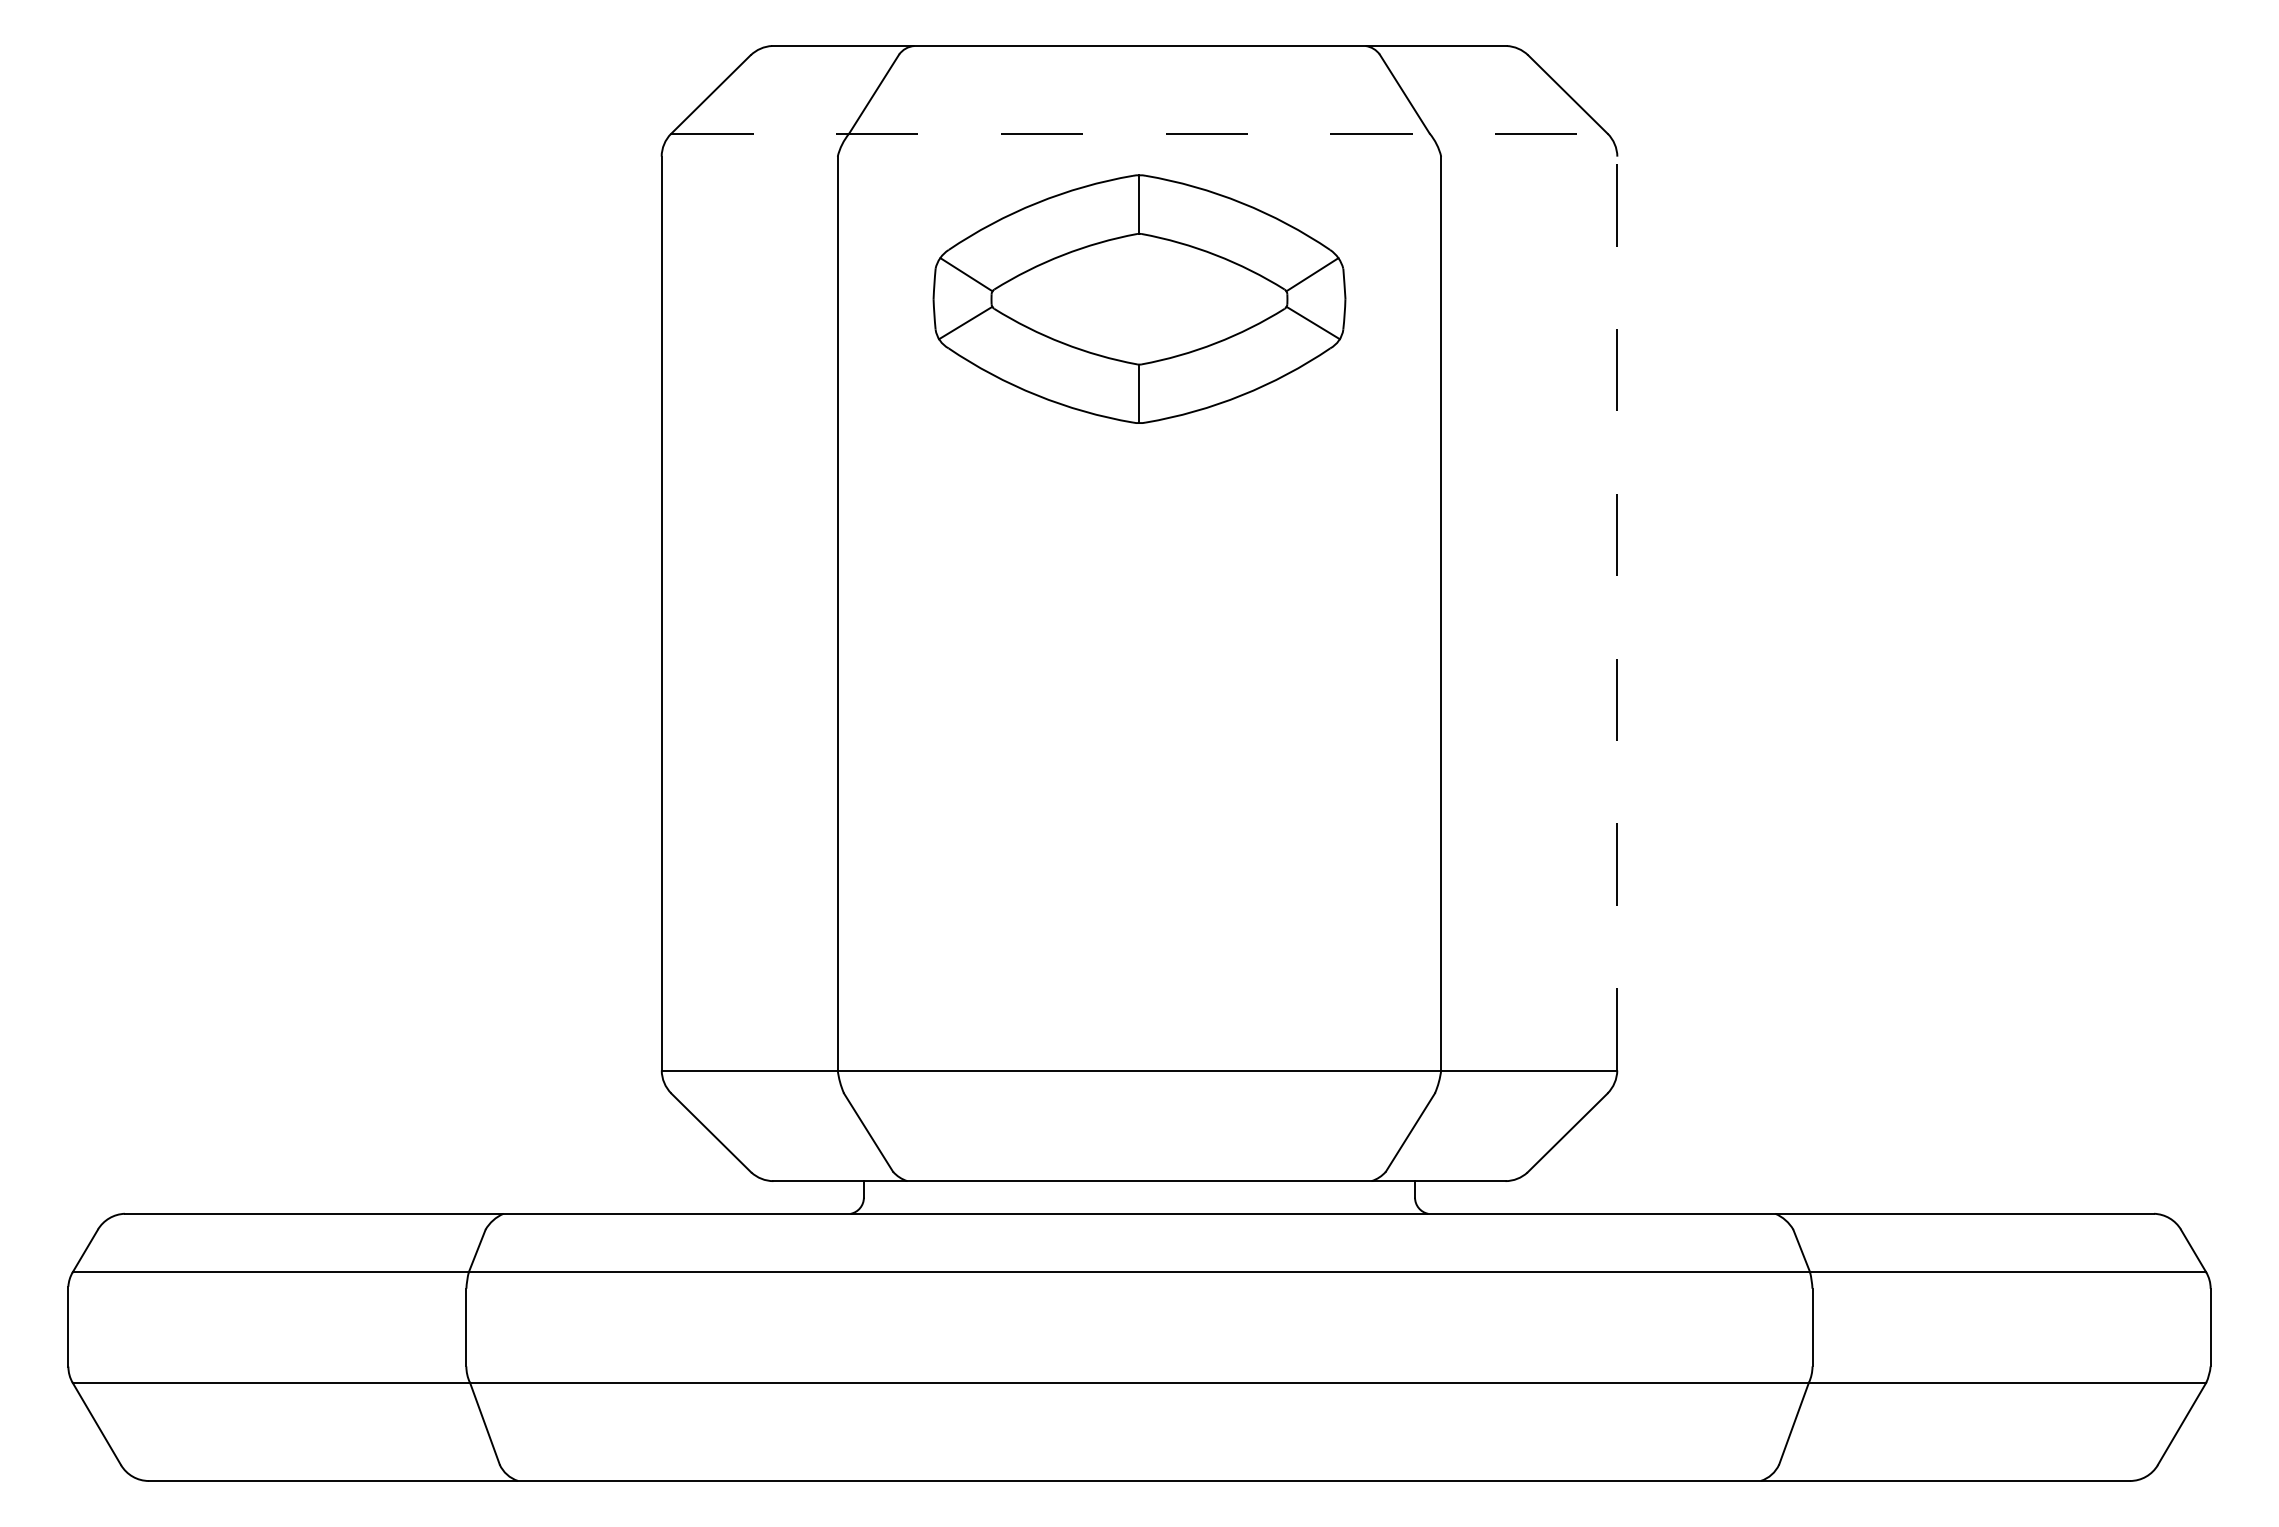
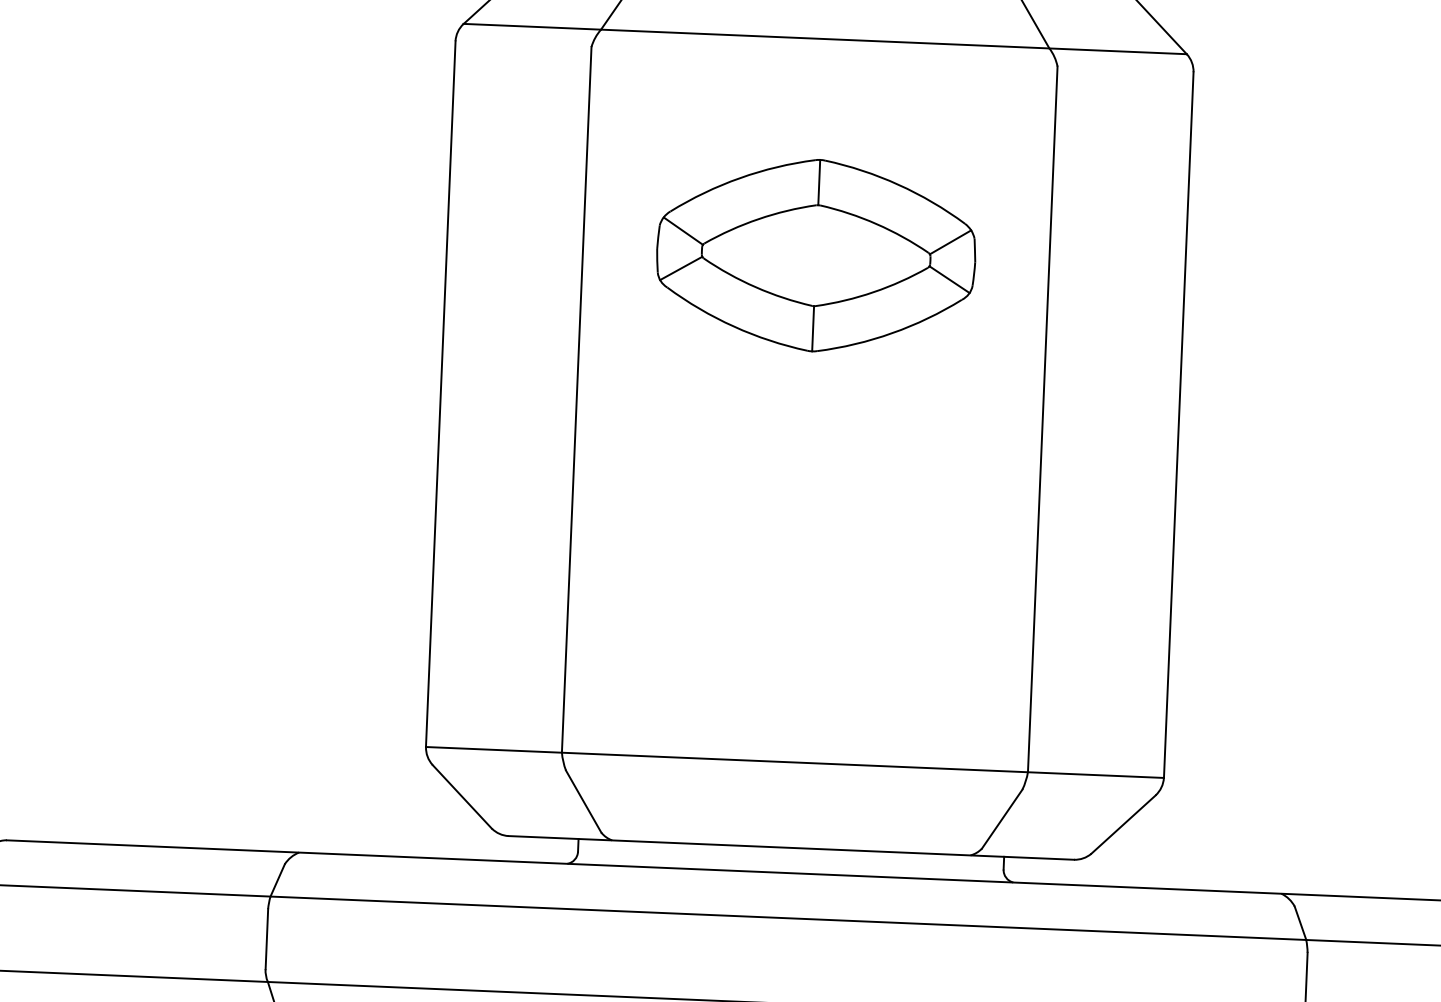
line: (1139, 133) -> (825, 38), dashed -> solid
part: (1139, 298) -> (816, 255), moved
line: (1617, 613) -> (1178, 425), dashed -> solid

